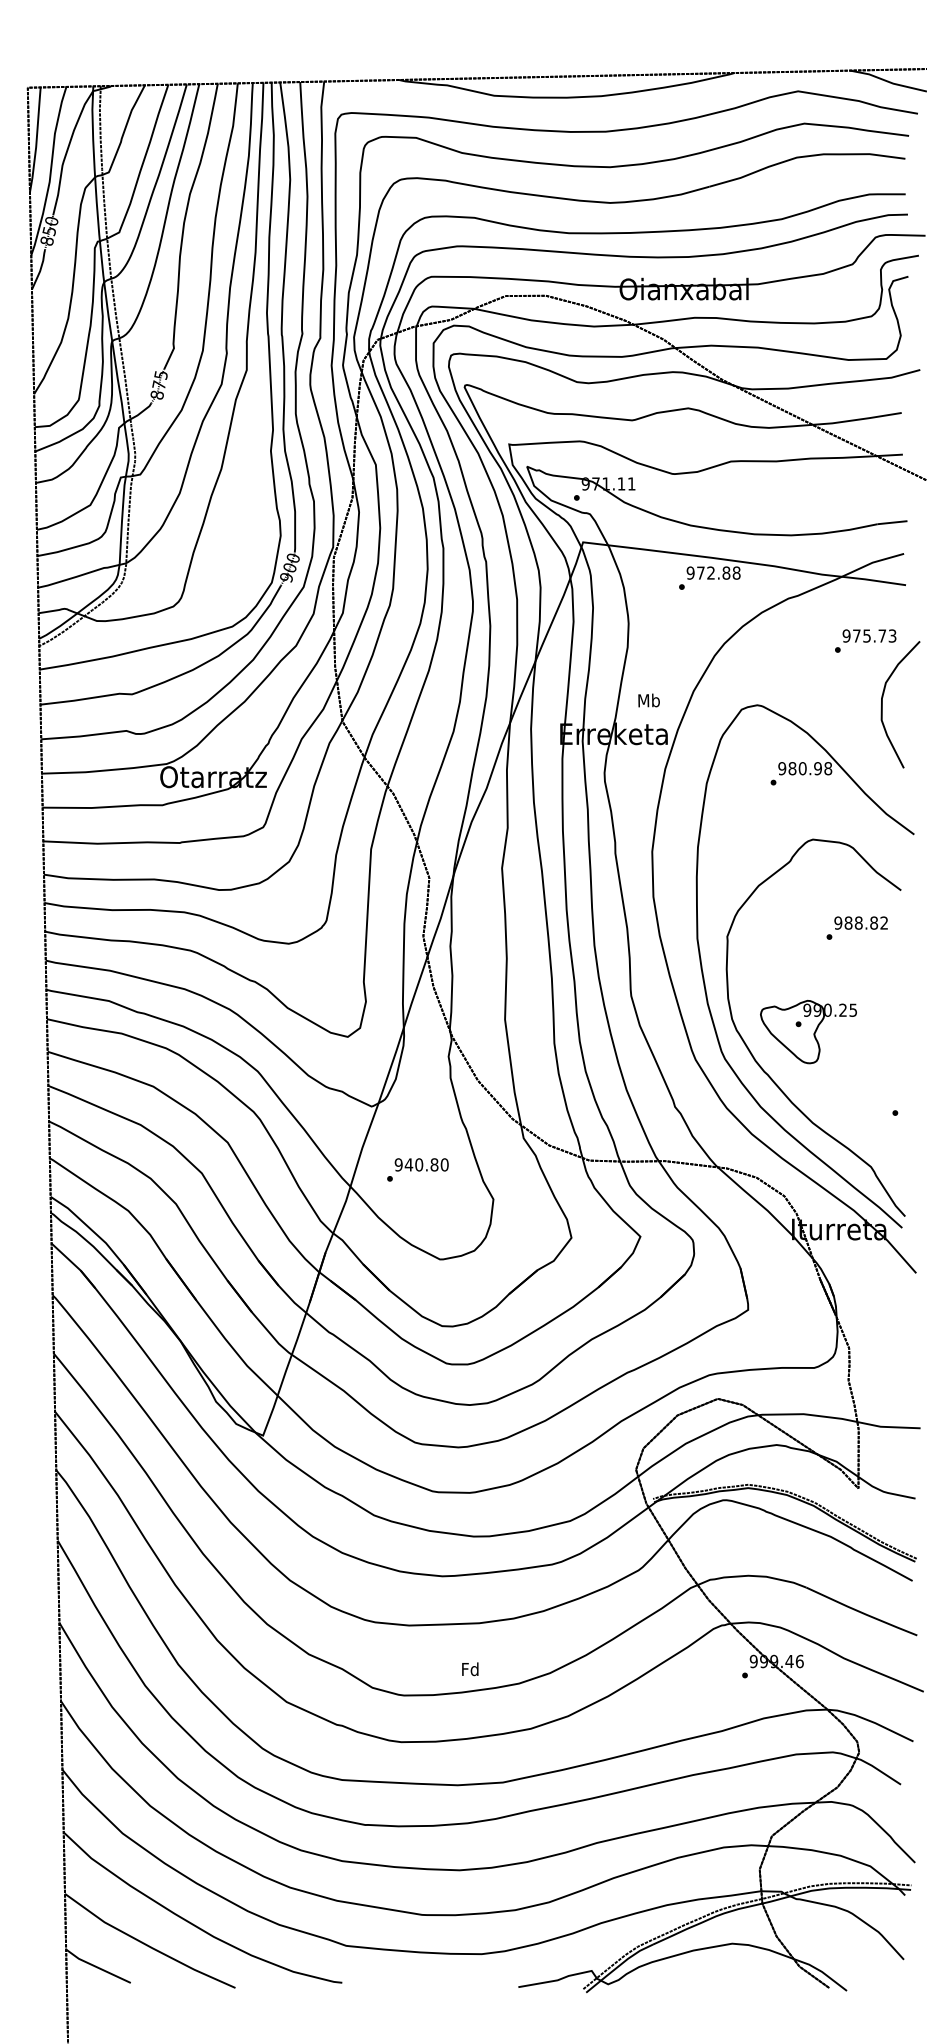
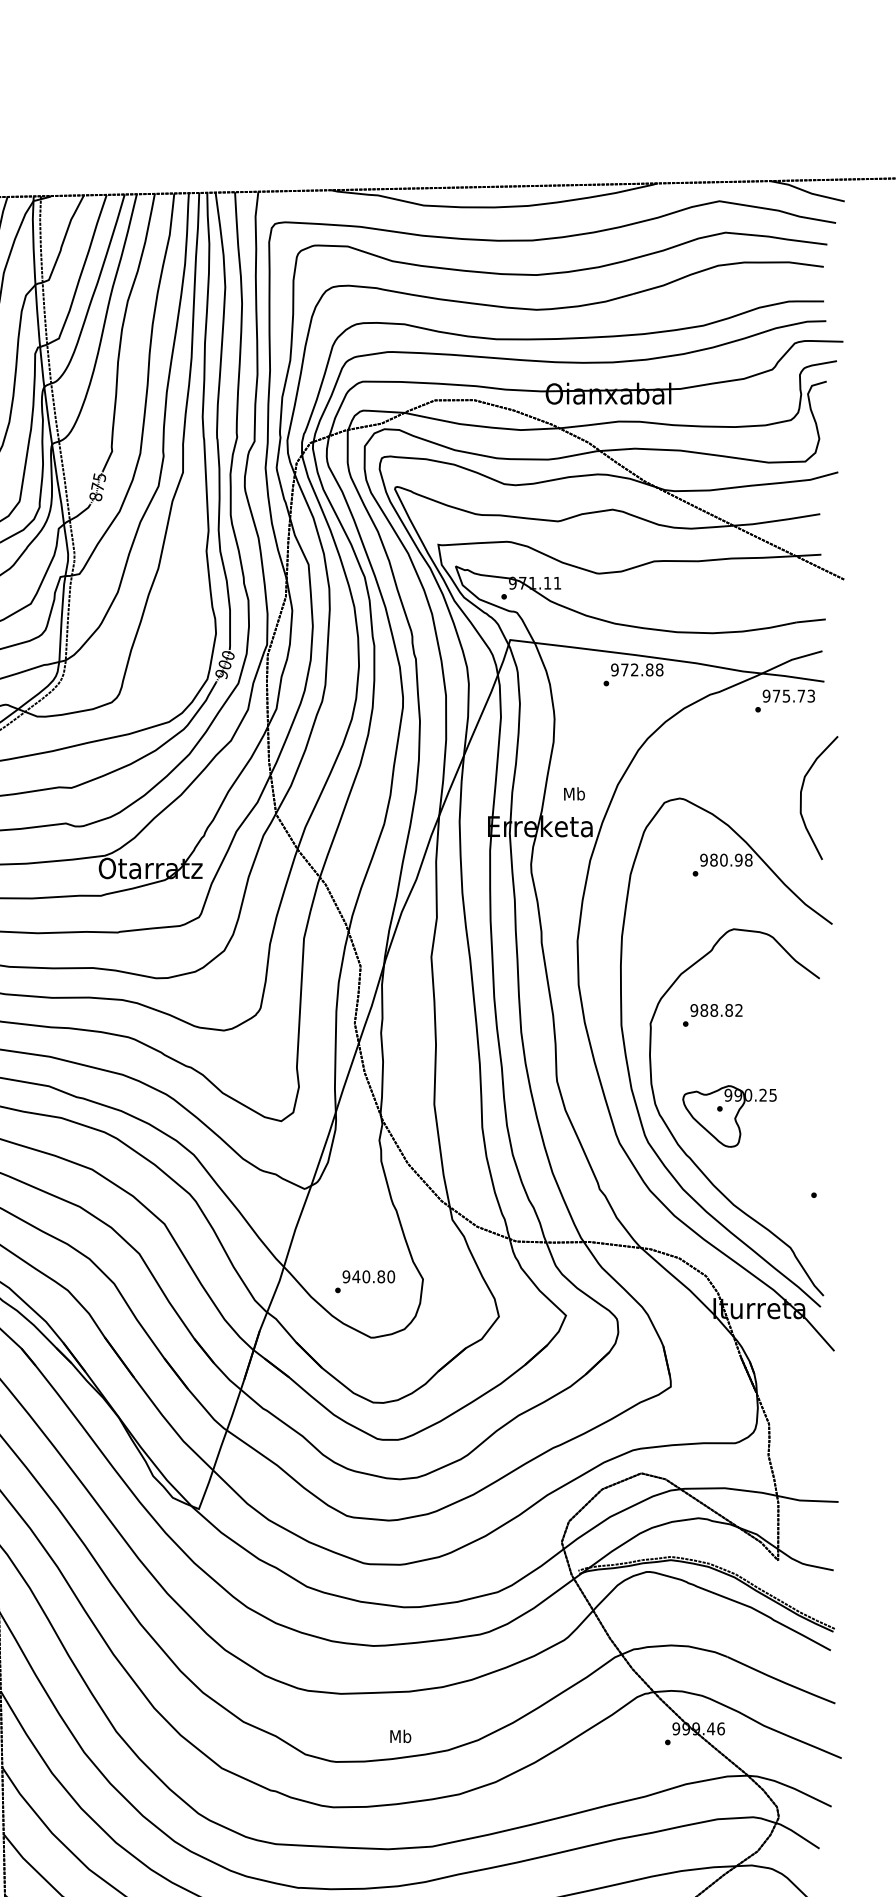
text: (865, 640) -> (784, 700), moved
text: (856, 927) -> (712, 1014), moved
text: (417, 1169) -> (364, 1281), moved
text: (470, 1669) -> (400, 1736), Fd -> Mb

